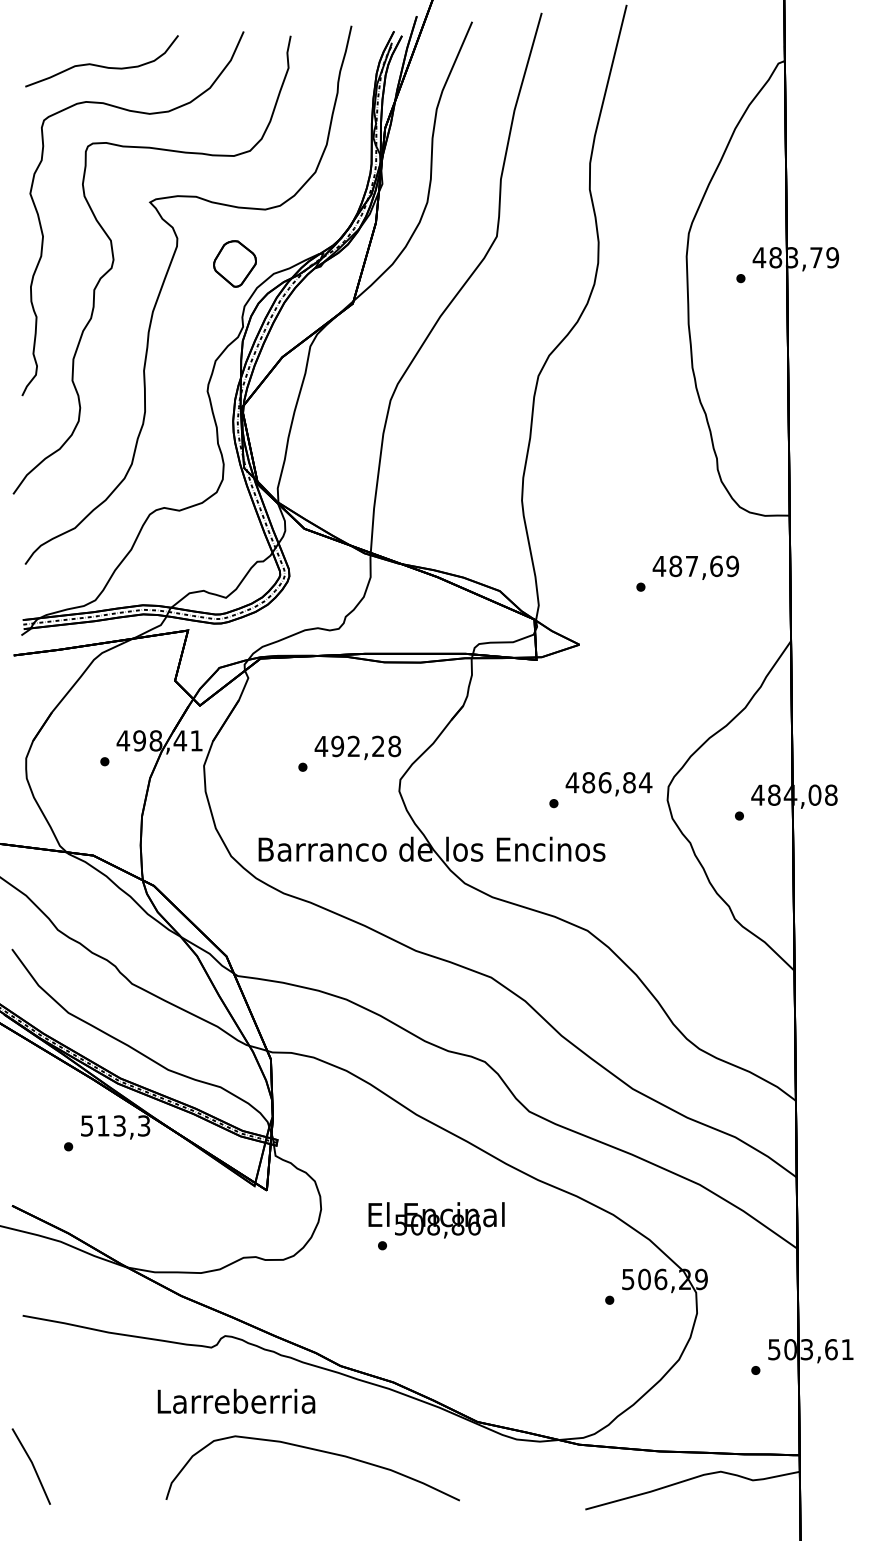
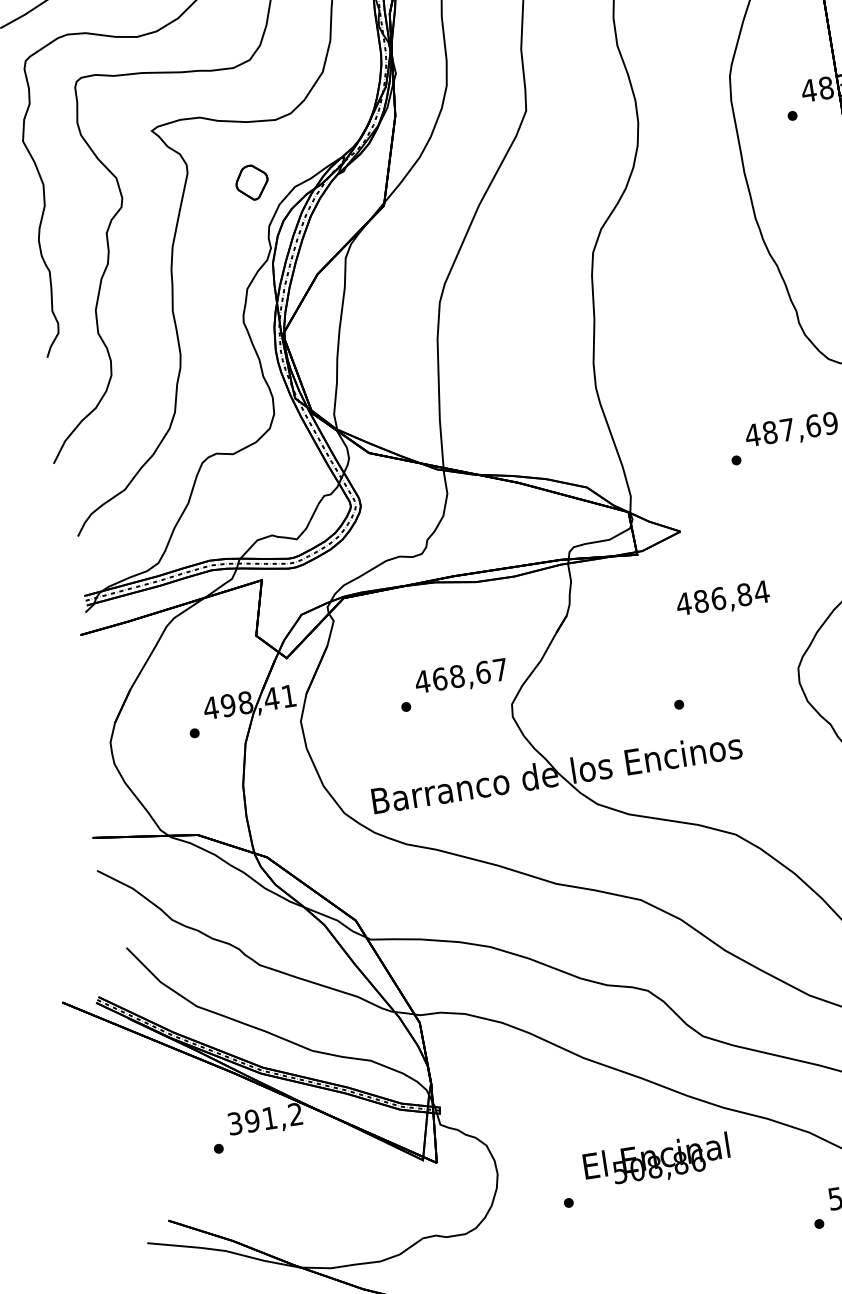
part: (234, 263) -> (251, 182), size x0.7
text: (366, 746) -> (470, 674), 492,28 -> 468,67
text: (608, 784) -> (722, 600), moved
text: (115, 1125) -> (265, 1118), 513,3 -> 391,2
text: (436, 1220) -> (657, 1161), moved

